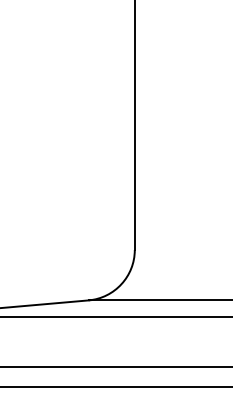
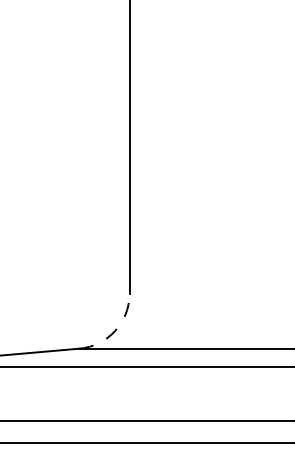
arc: (121, 284) -> (115, 331), solid -> dashed

